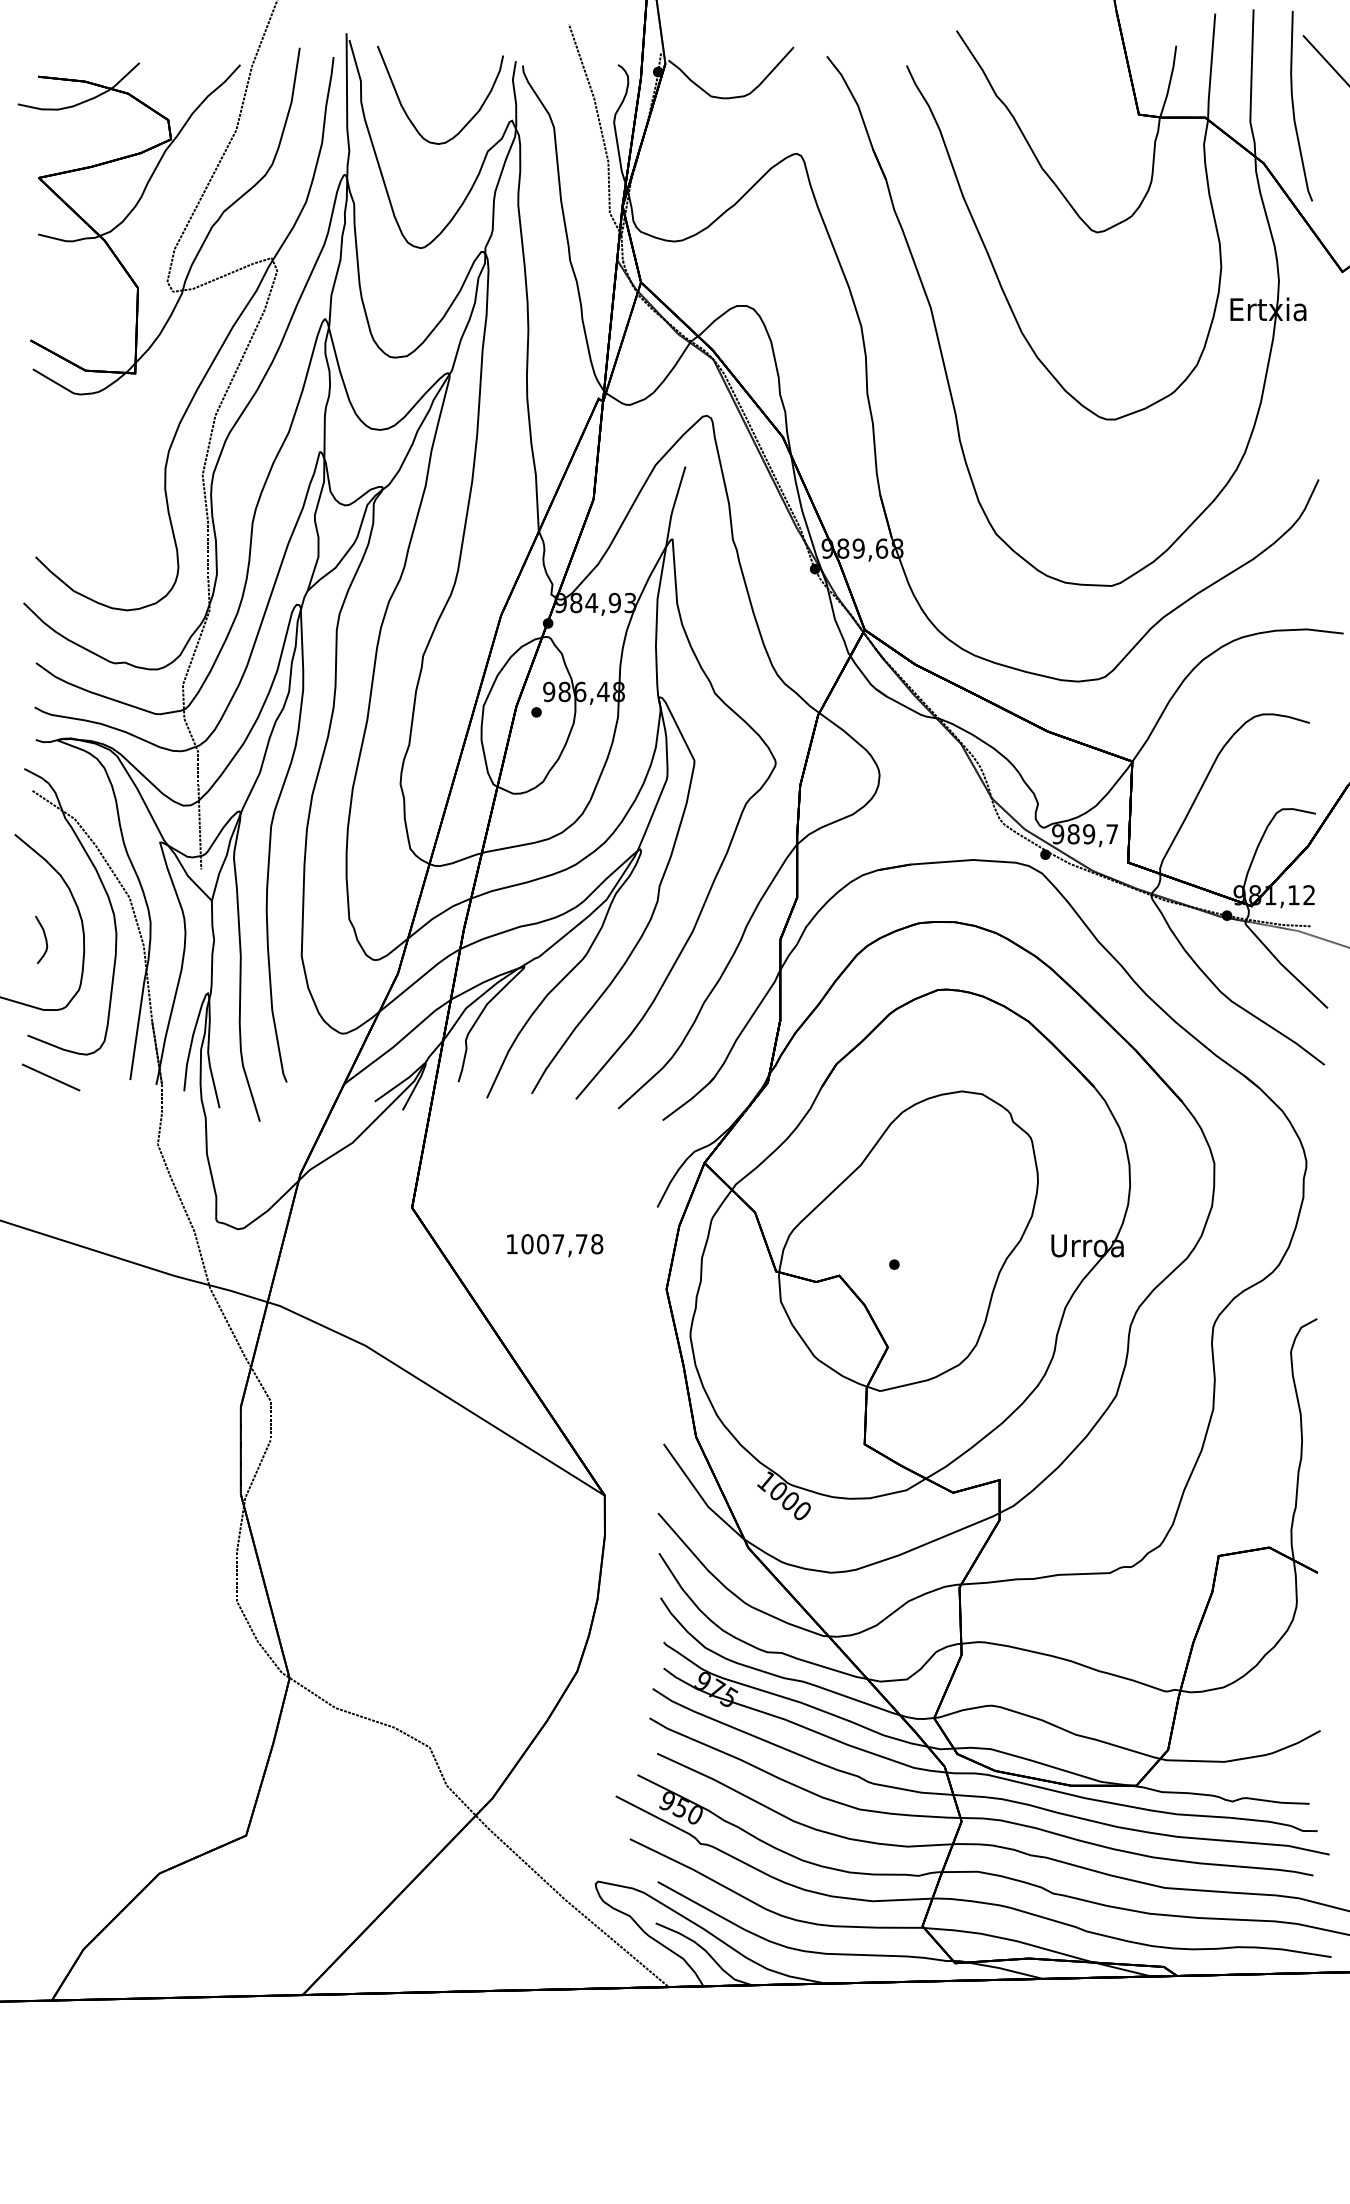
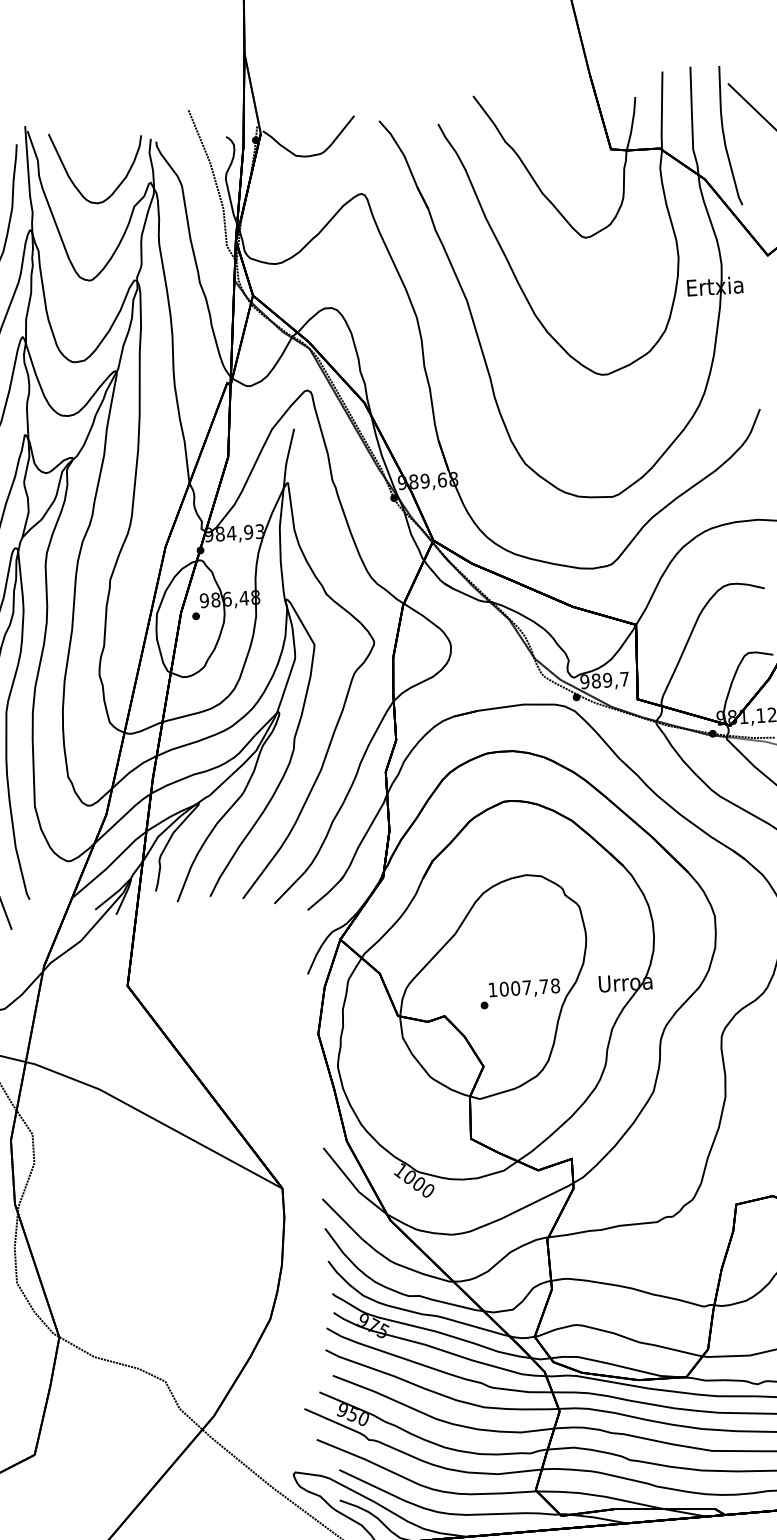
text: (555, 1245) -> (524, 988), moved

